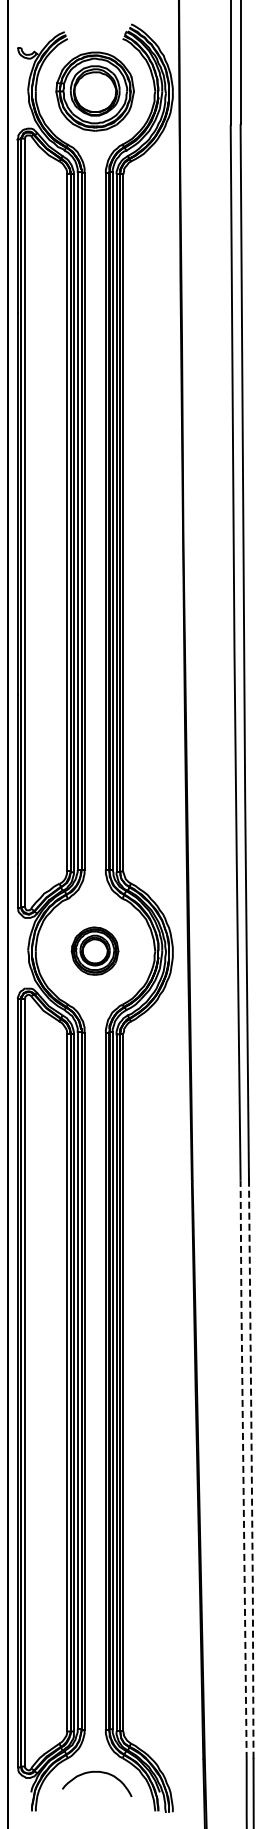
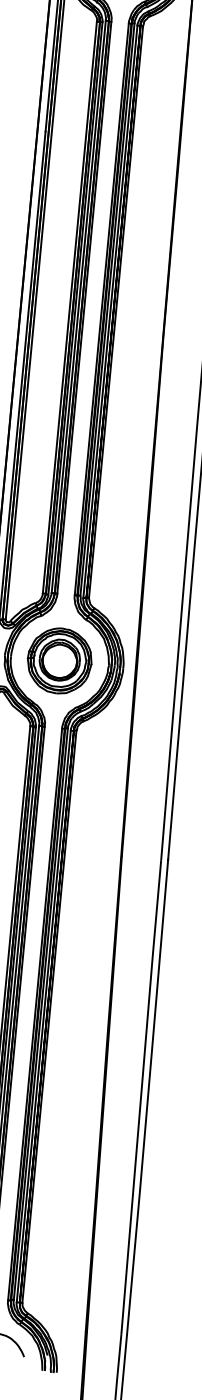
part: (94, 950) -> (59, 660), size x1.67
line: (243, 1469) -> (141, 1097), dashed -> solid
line: (251, 1469) -> (147, 1097), dashed -> solid

